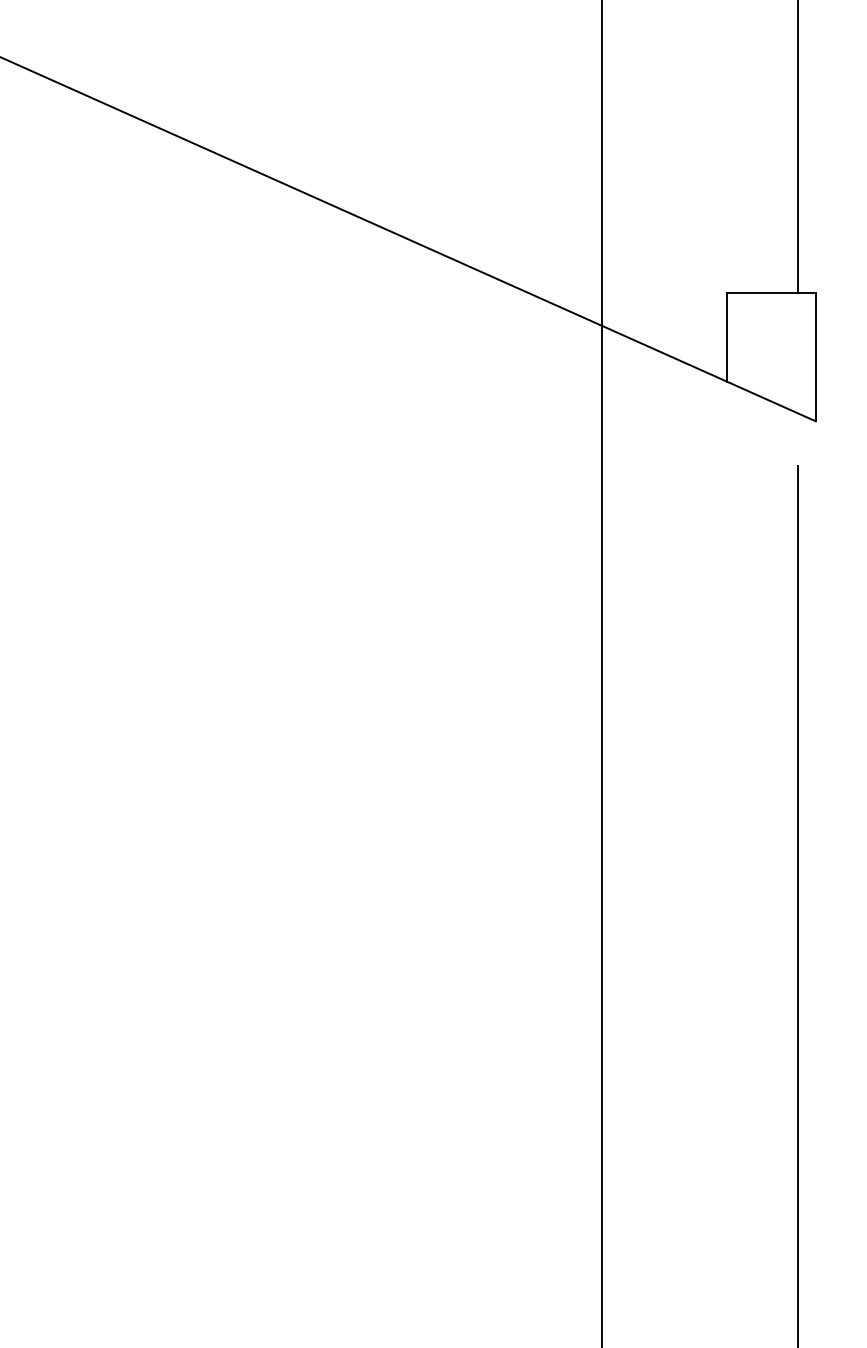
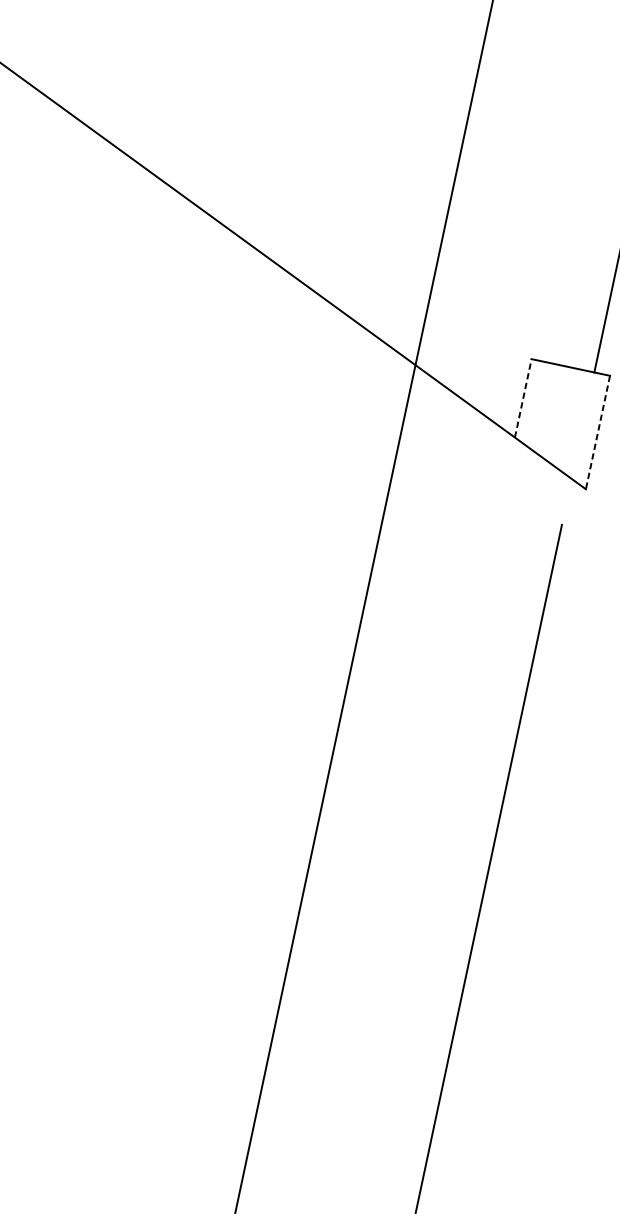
line: (726, 336) -> (523, 397), solid -> dashed
line: (815, 357) -> (597, 433), solid -> dashed

